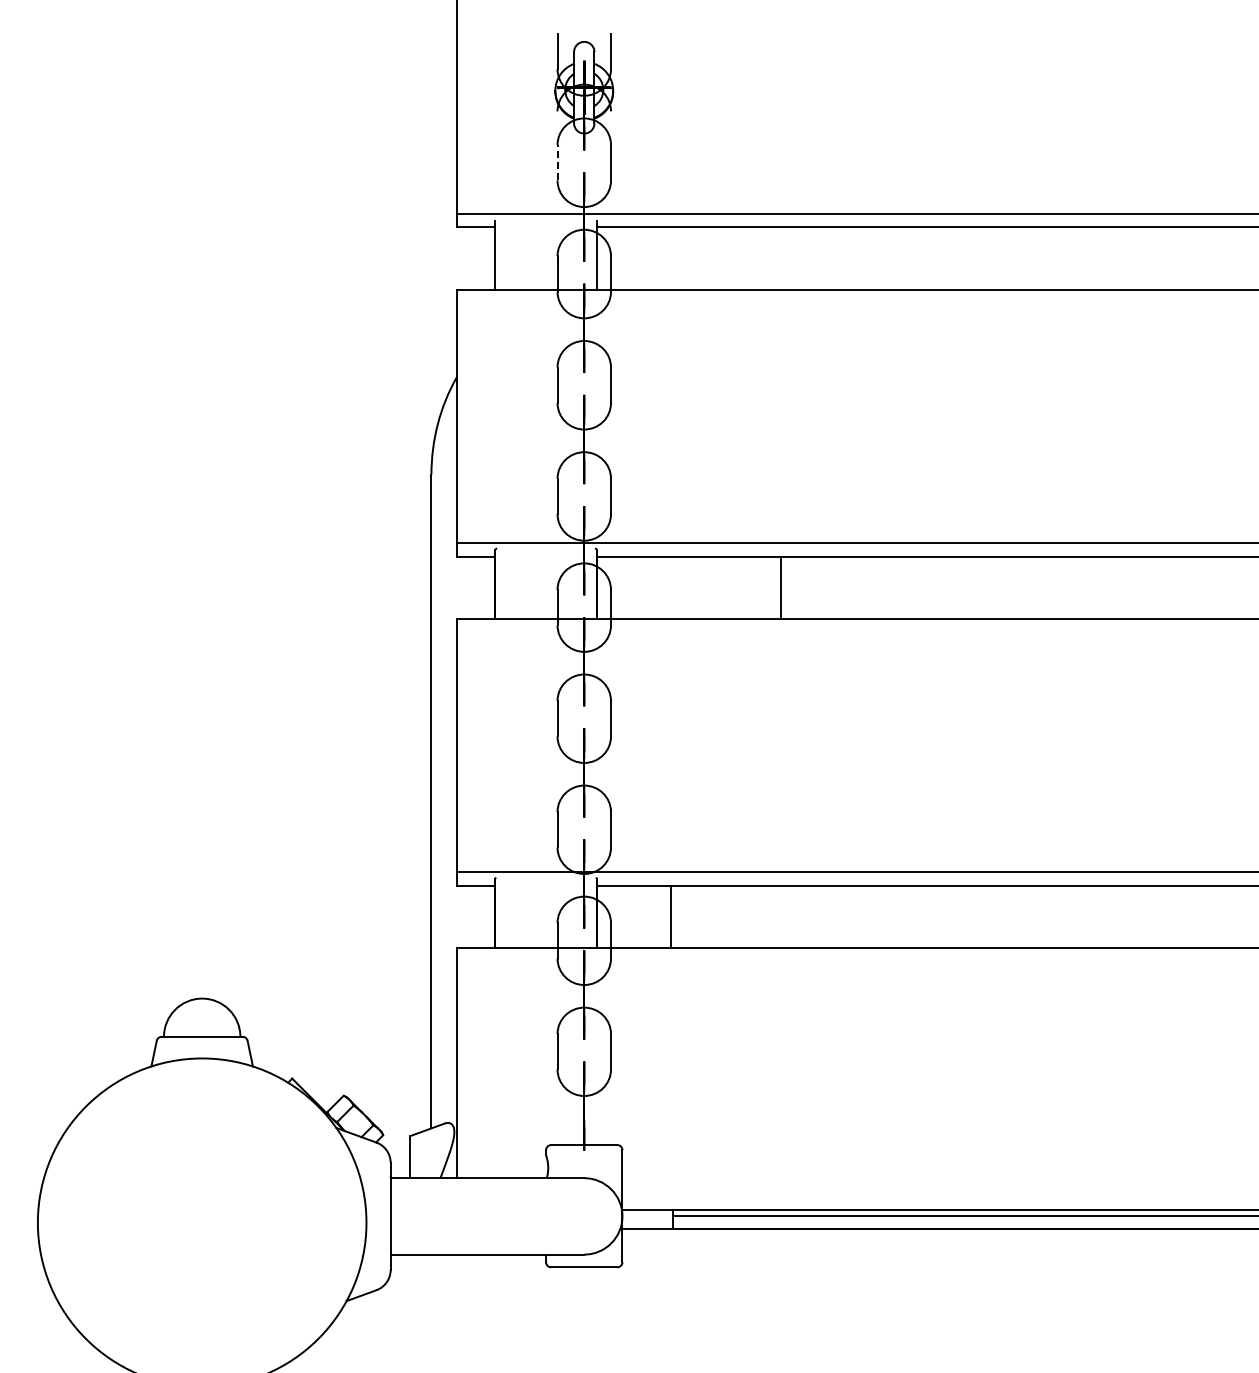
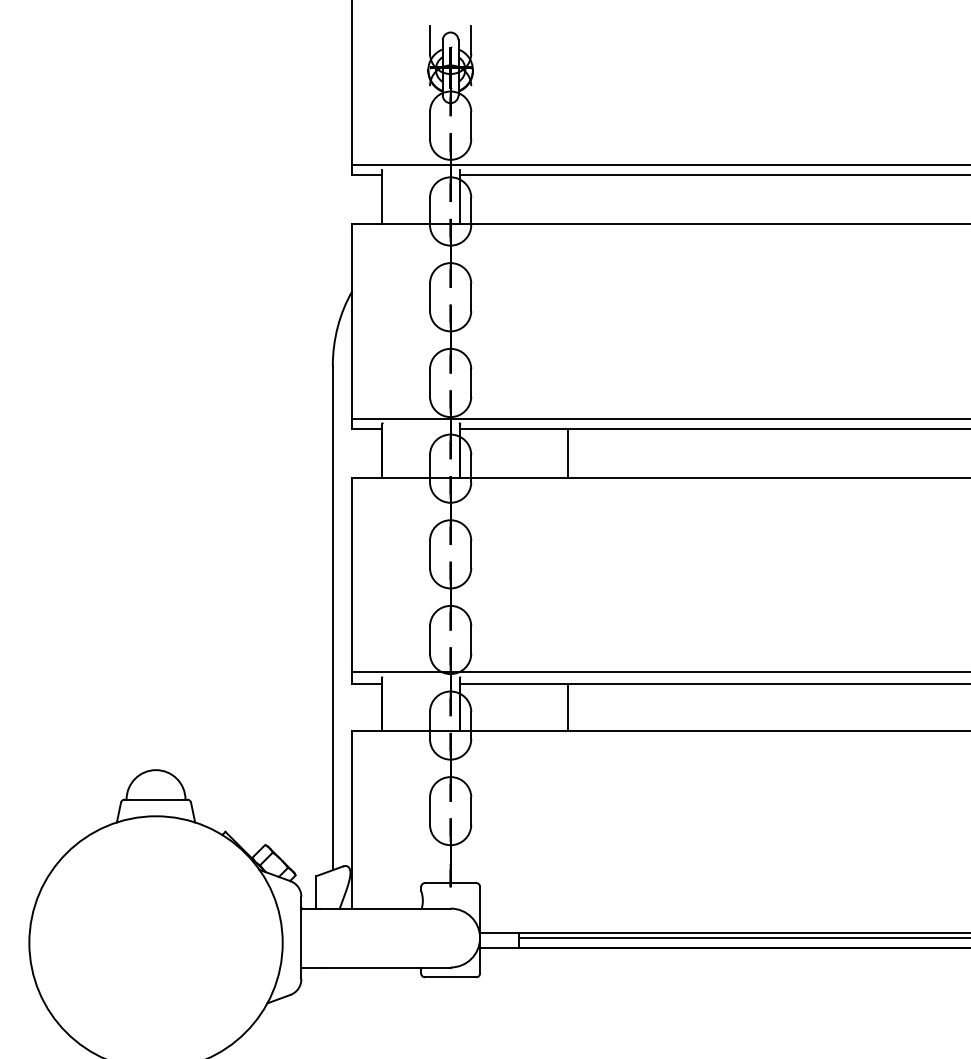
line: (557, 162) -> (429, 125), dashed -> solid
line: (781, 587) -> (568, 453), moved
line: (671, 916) -> (568, 706), moved

